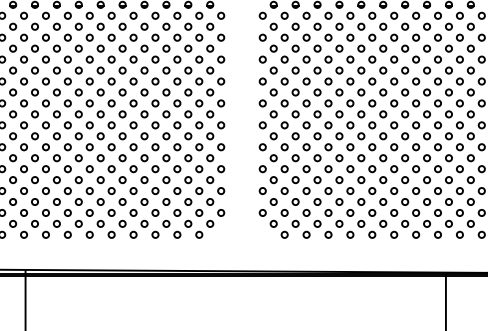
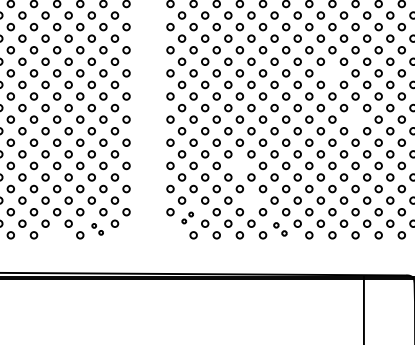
circle: (416, 81) -> (332, 73), removed
circle: (437, 125) -> (355, 119), removed
circle: (328, 169) -> (239, 166), removed
circle: (339, 201) -> (251, 200), removed
part: (278, 218) -> (187, 218), size x0.6
part: (193, 228) -> (97, 228), size x0.6
part: (366, 228) -> (280, 228), size x0.7
circle: (155, 234) -> (57, 234), removed

